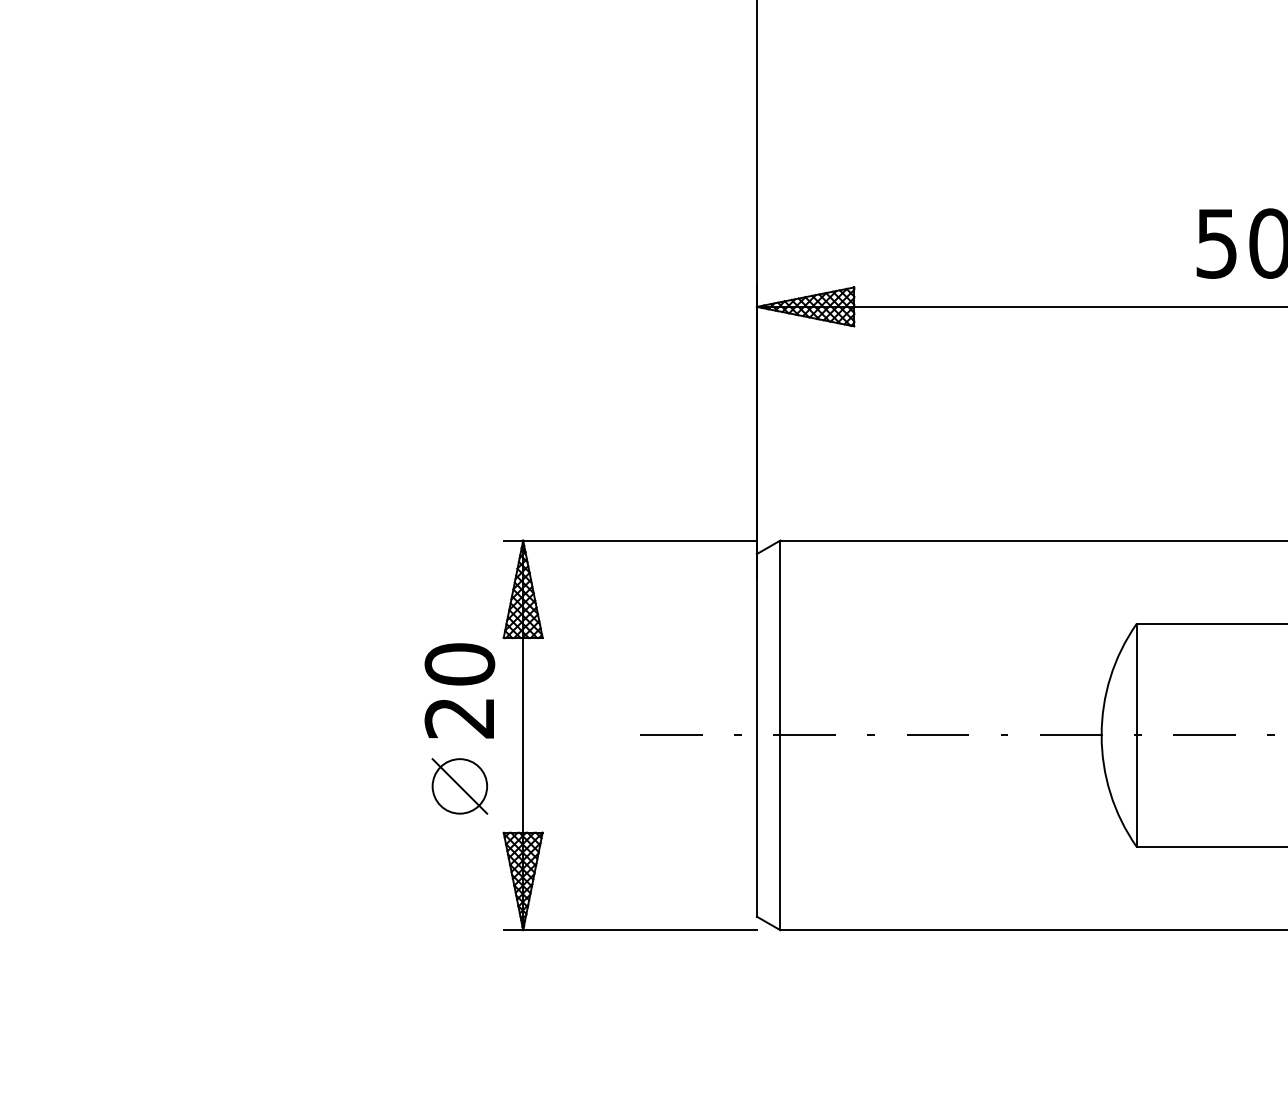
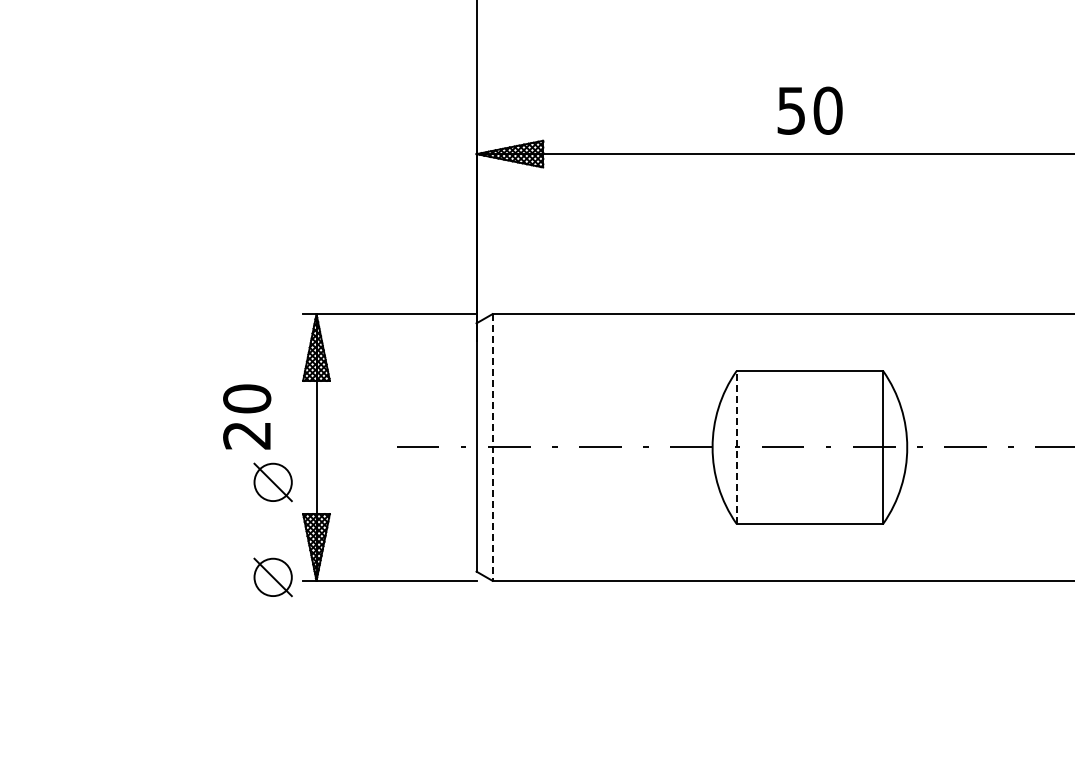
text: (460, 690) -> (247, 416), moved
line: (780, 735) -> (492, 447), solid -> dashed
line: (1136, 735) -> (736, 447), solid -> dashed
part: (458, 925) -> (272, 577), added

